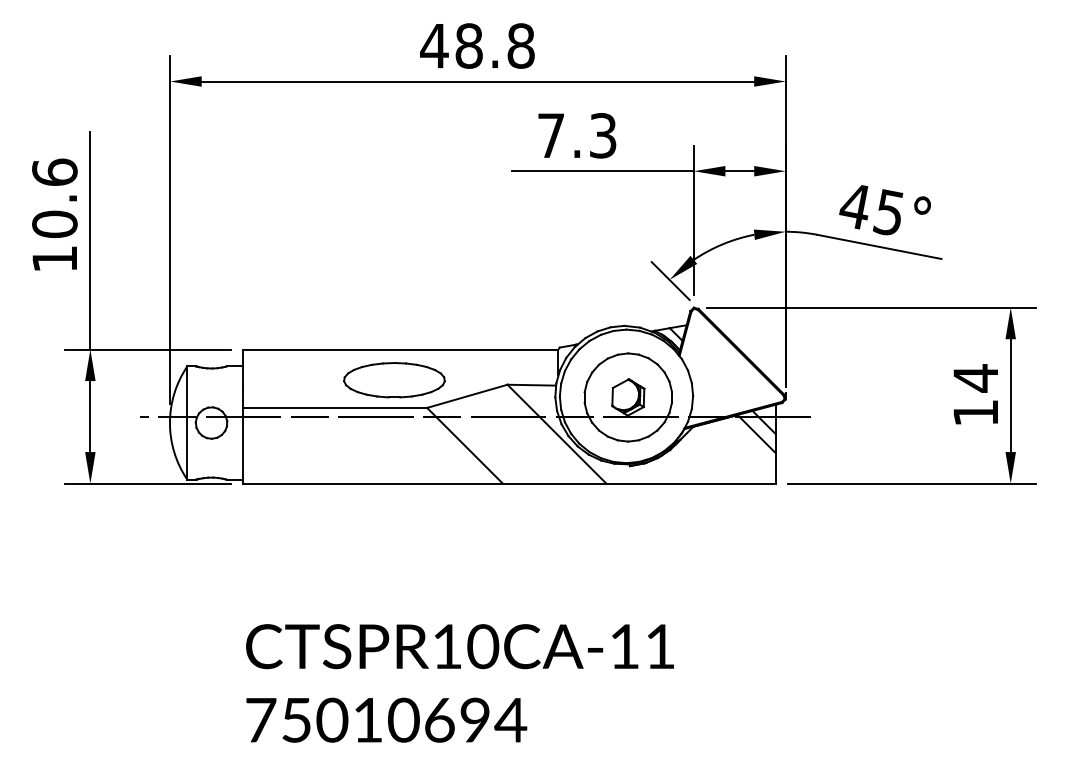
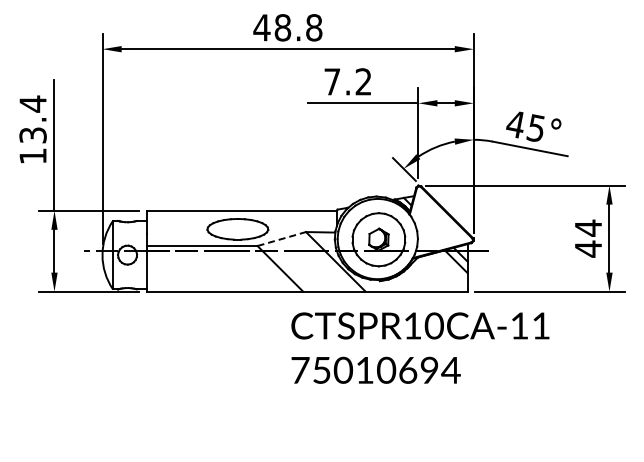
text: (602, 135) -> (363, 81), 7.3 -> 7.2
text: (53, 198) -> (32, 119), 10.6 -> 13.4
line: (468, 395) -> (282, 238), solid -> dashed
text: (975, 412) -> (588, 248), 14 -> 44
text: (460, 682) -> (420, 347), moved

